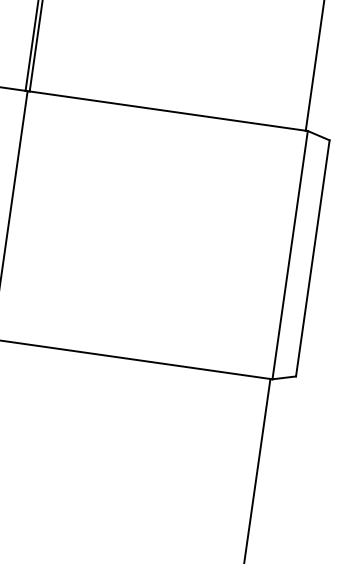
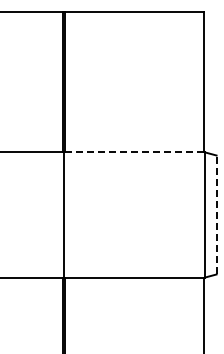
line: (167, 111) -> (134, 152), solid -> dashed
line: (312, 257) -> (216, 214), solid -> dashed

